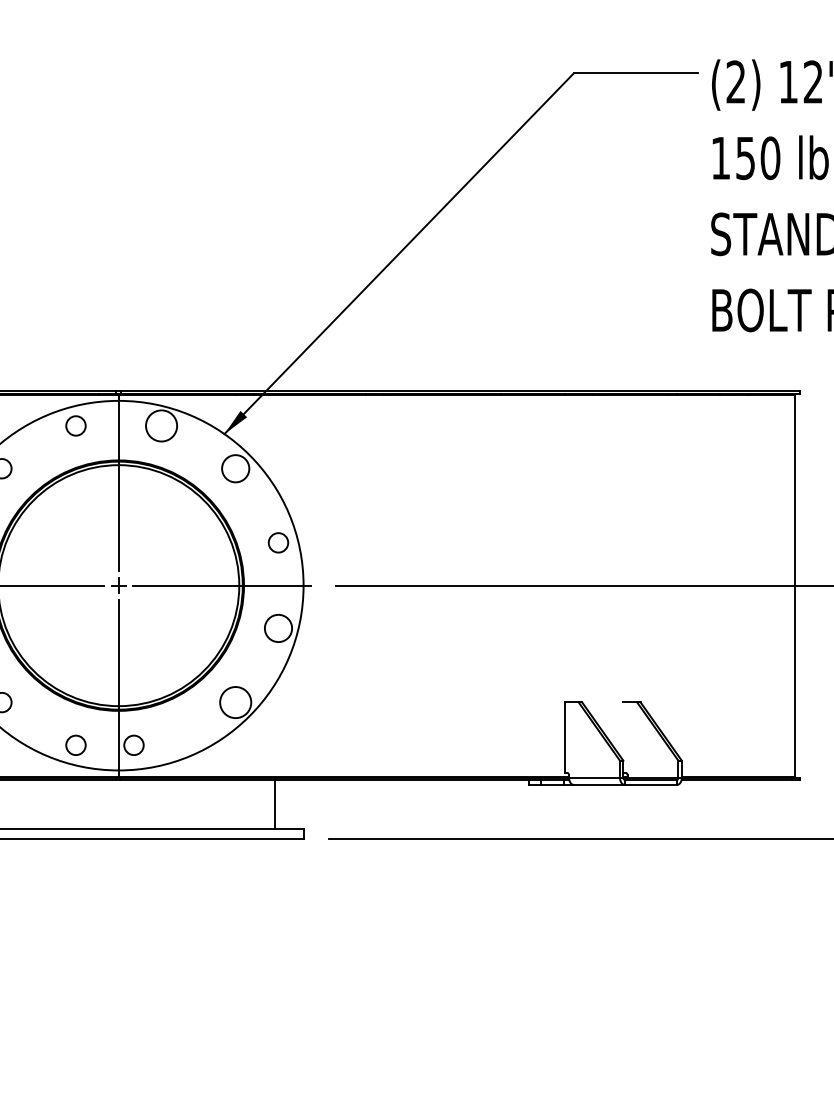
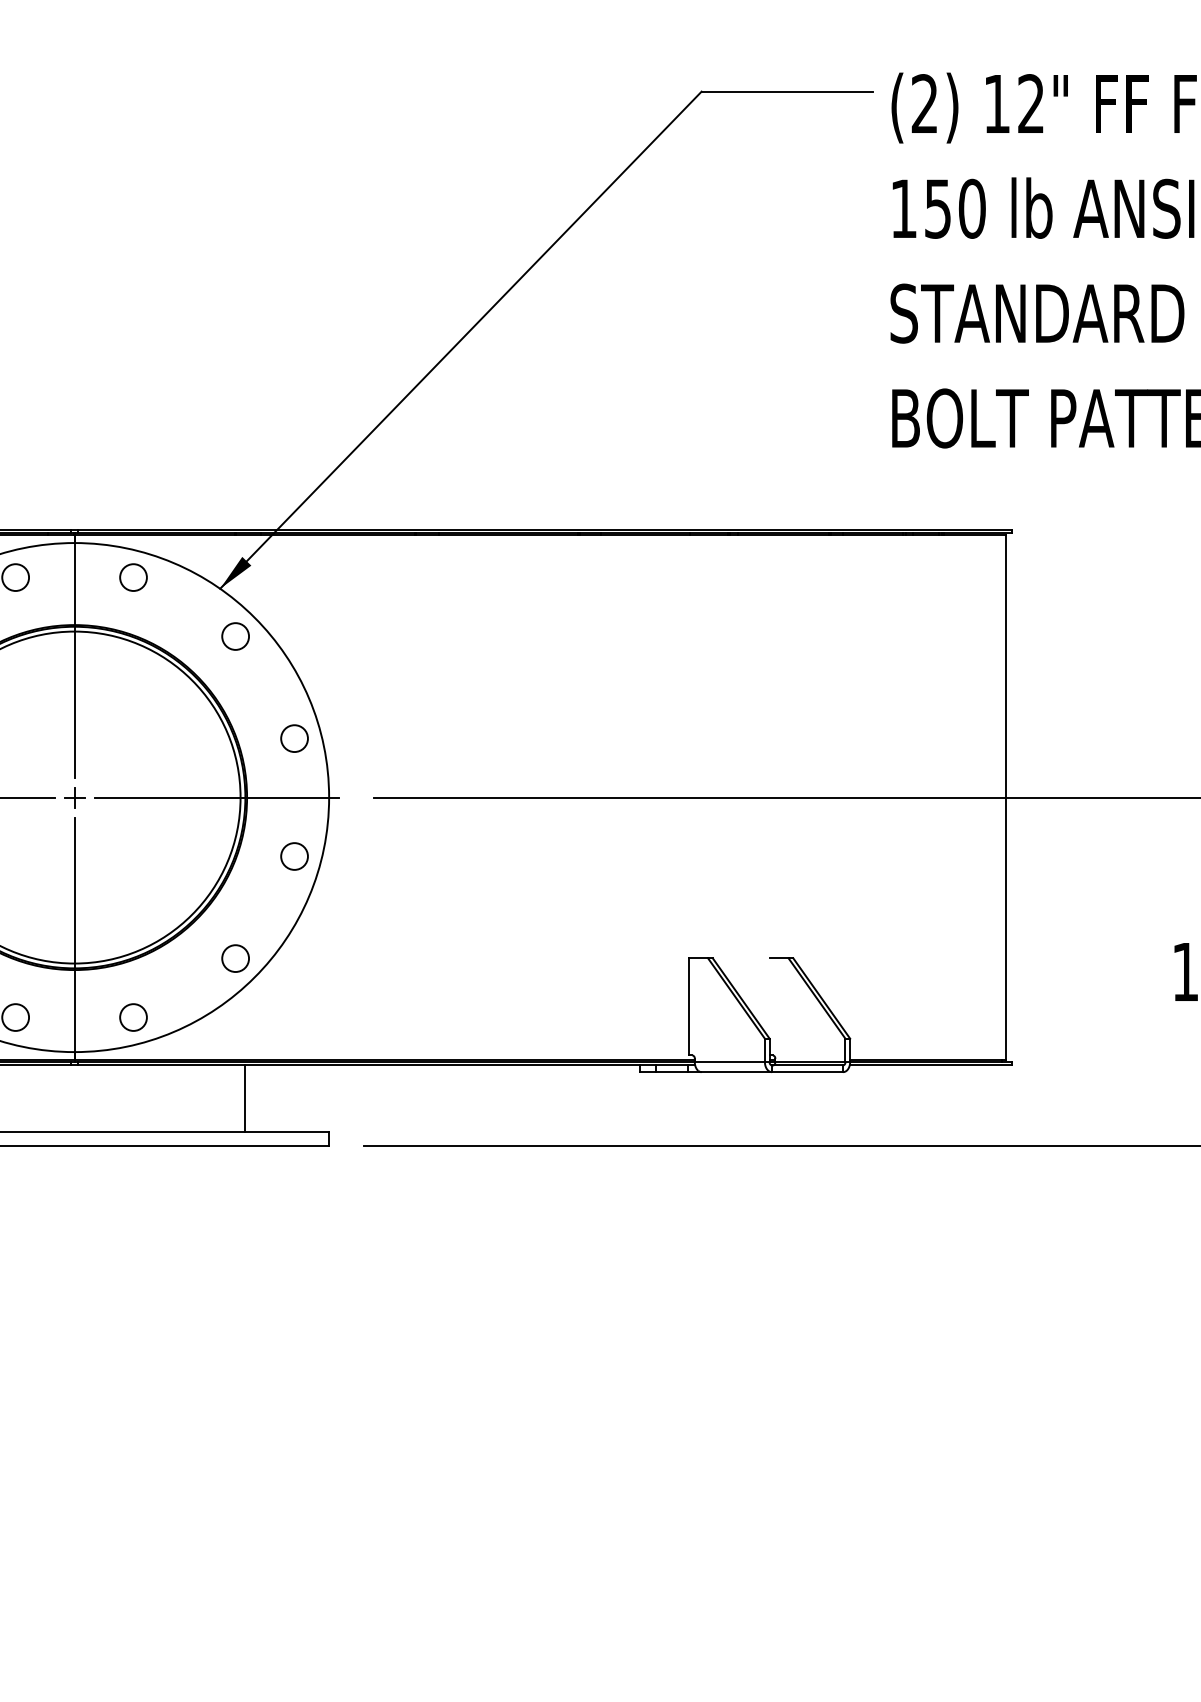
circle: (161, 425) -> (133, 577), size x0.62
circle: (235, 468) -> (235, 636), size x0.71
circle: (278, 628) -> (294, 856), size x0.71
circle: (235, 702) -> (235, 958), size x0.62
circle: (133, 745) -> (133, 1017), moved
line: (275, 804) -> (245, 1098), moved

